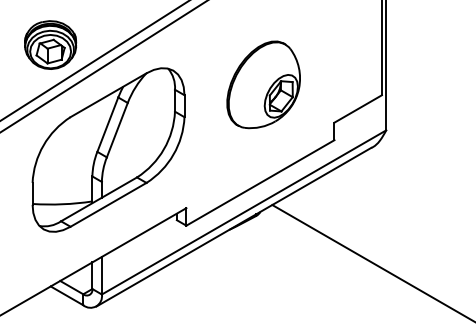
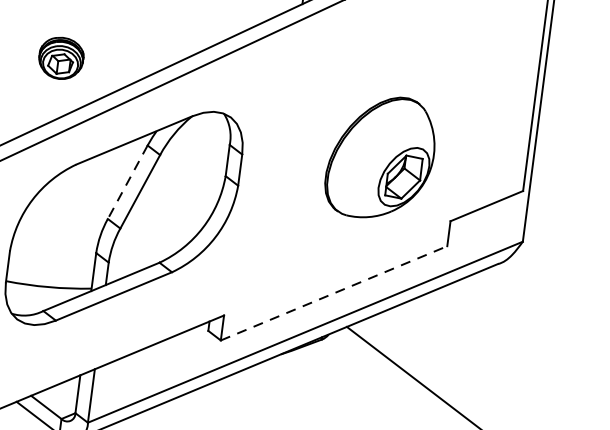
part: (50, 44) -> (61, 57), size x0.6
part: (263, 84) -> (380, 156), moved
line: (107, 125) -> (127, 183), solid -> dashed
line: (260, 182) -> (334, 292), solid -> dashed

